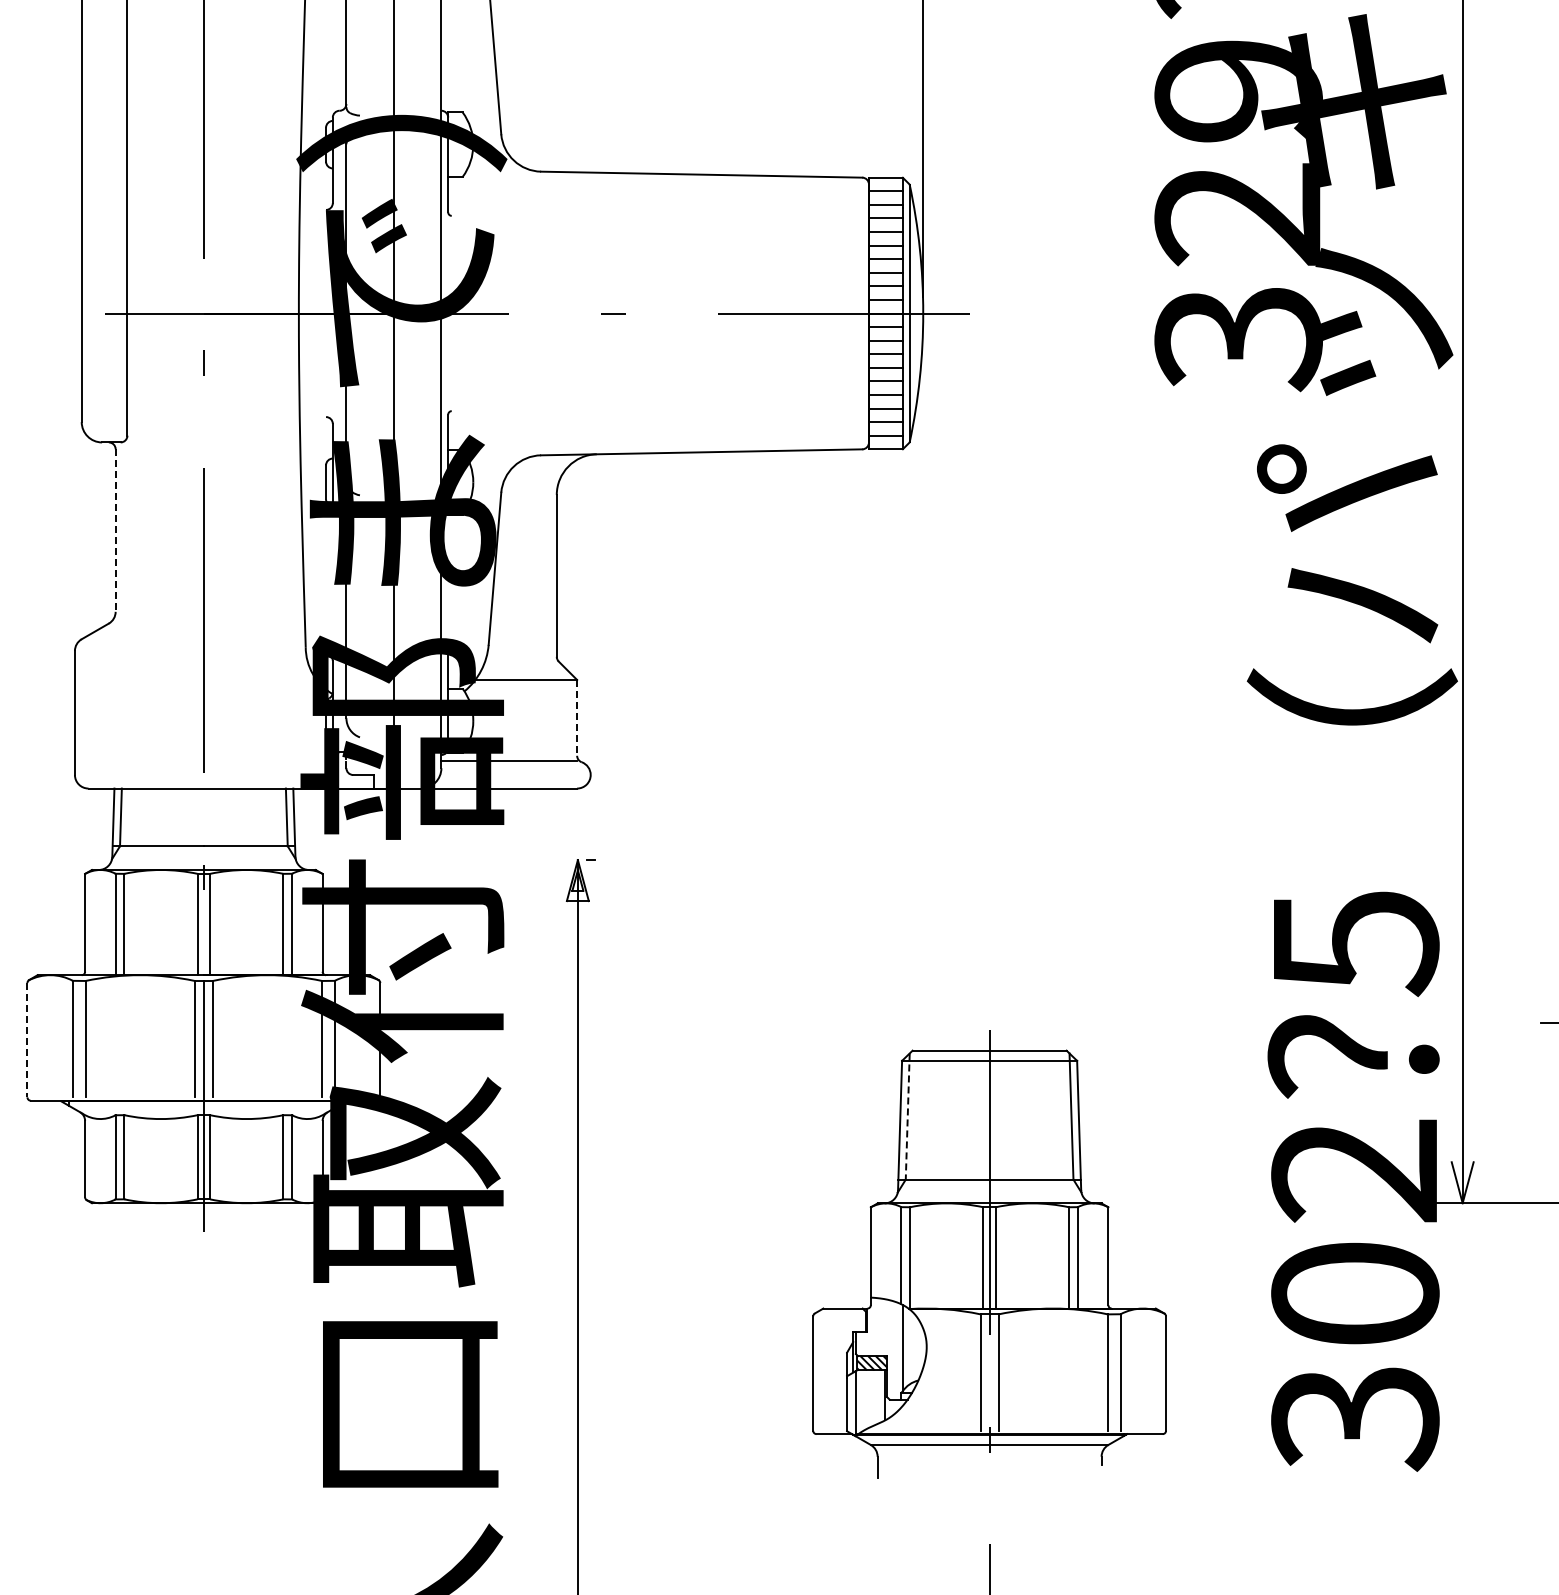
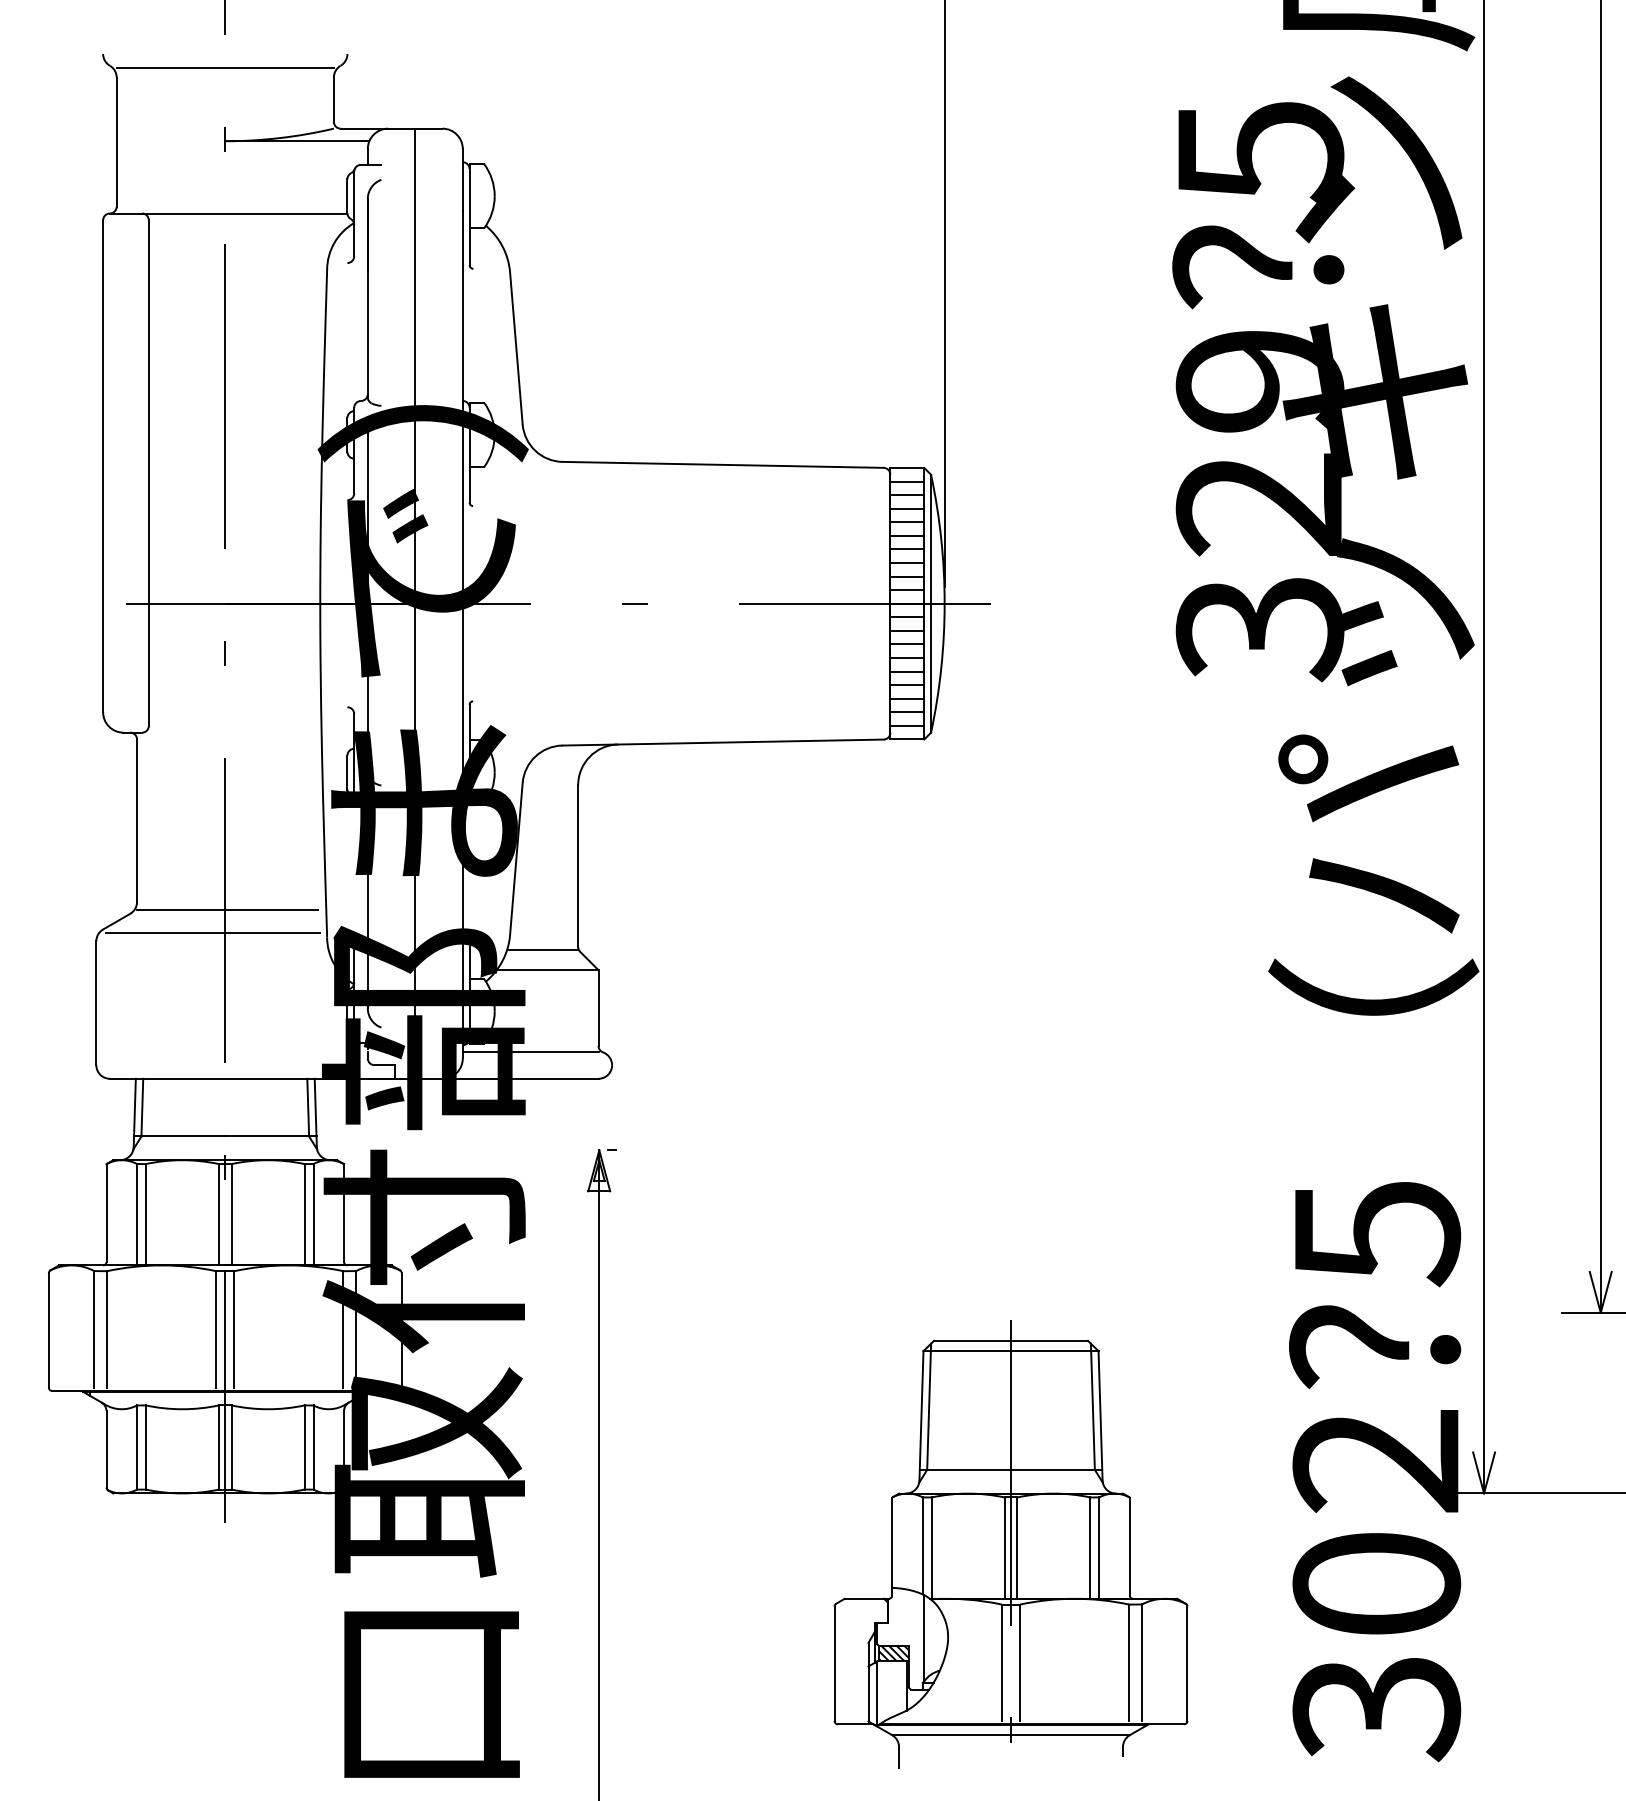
line: (116, 531) -> (137, 821), dashed -> solid
line: (206, 619) -> (227, 909), added
line: (192, 643) -> (213, 933), added
line: (522, 659) -> (543, 949), added
line: (577, 718) -> (598, 1008), dashed -> solid
line: (27, 1040) -> (48, 1330), dashed -> solid
line: (908, 1117) -> (929, 1407), dashed -> solid

